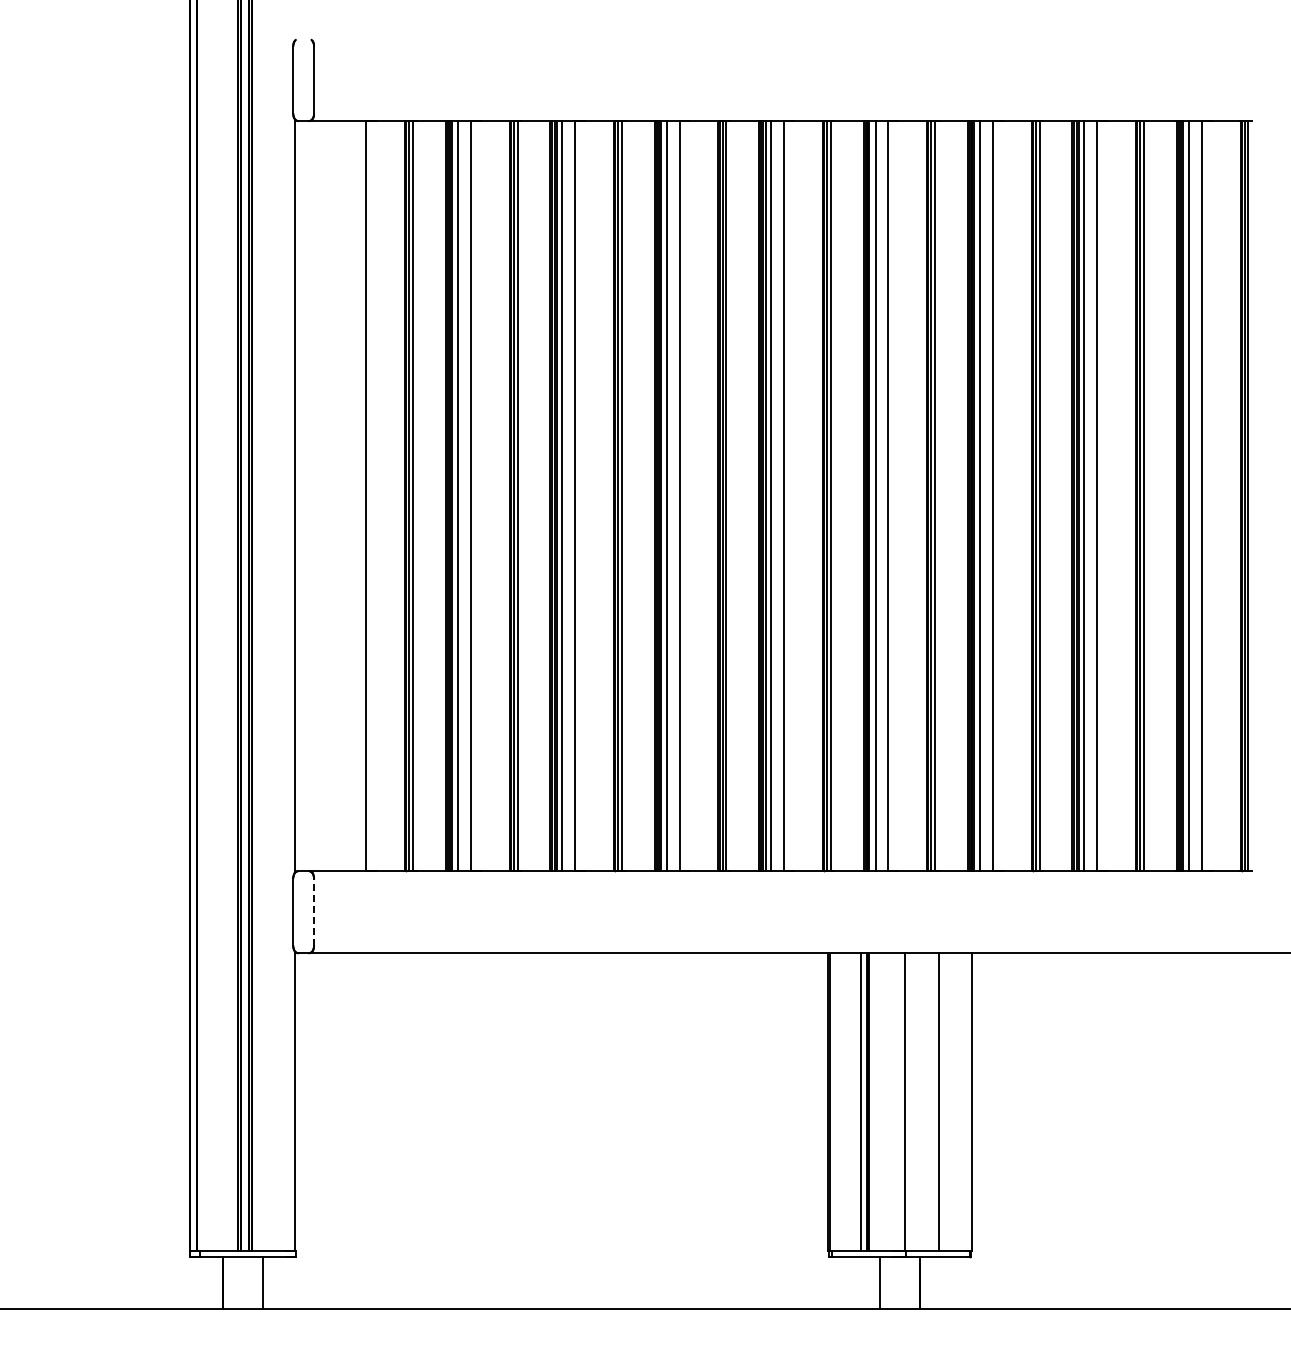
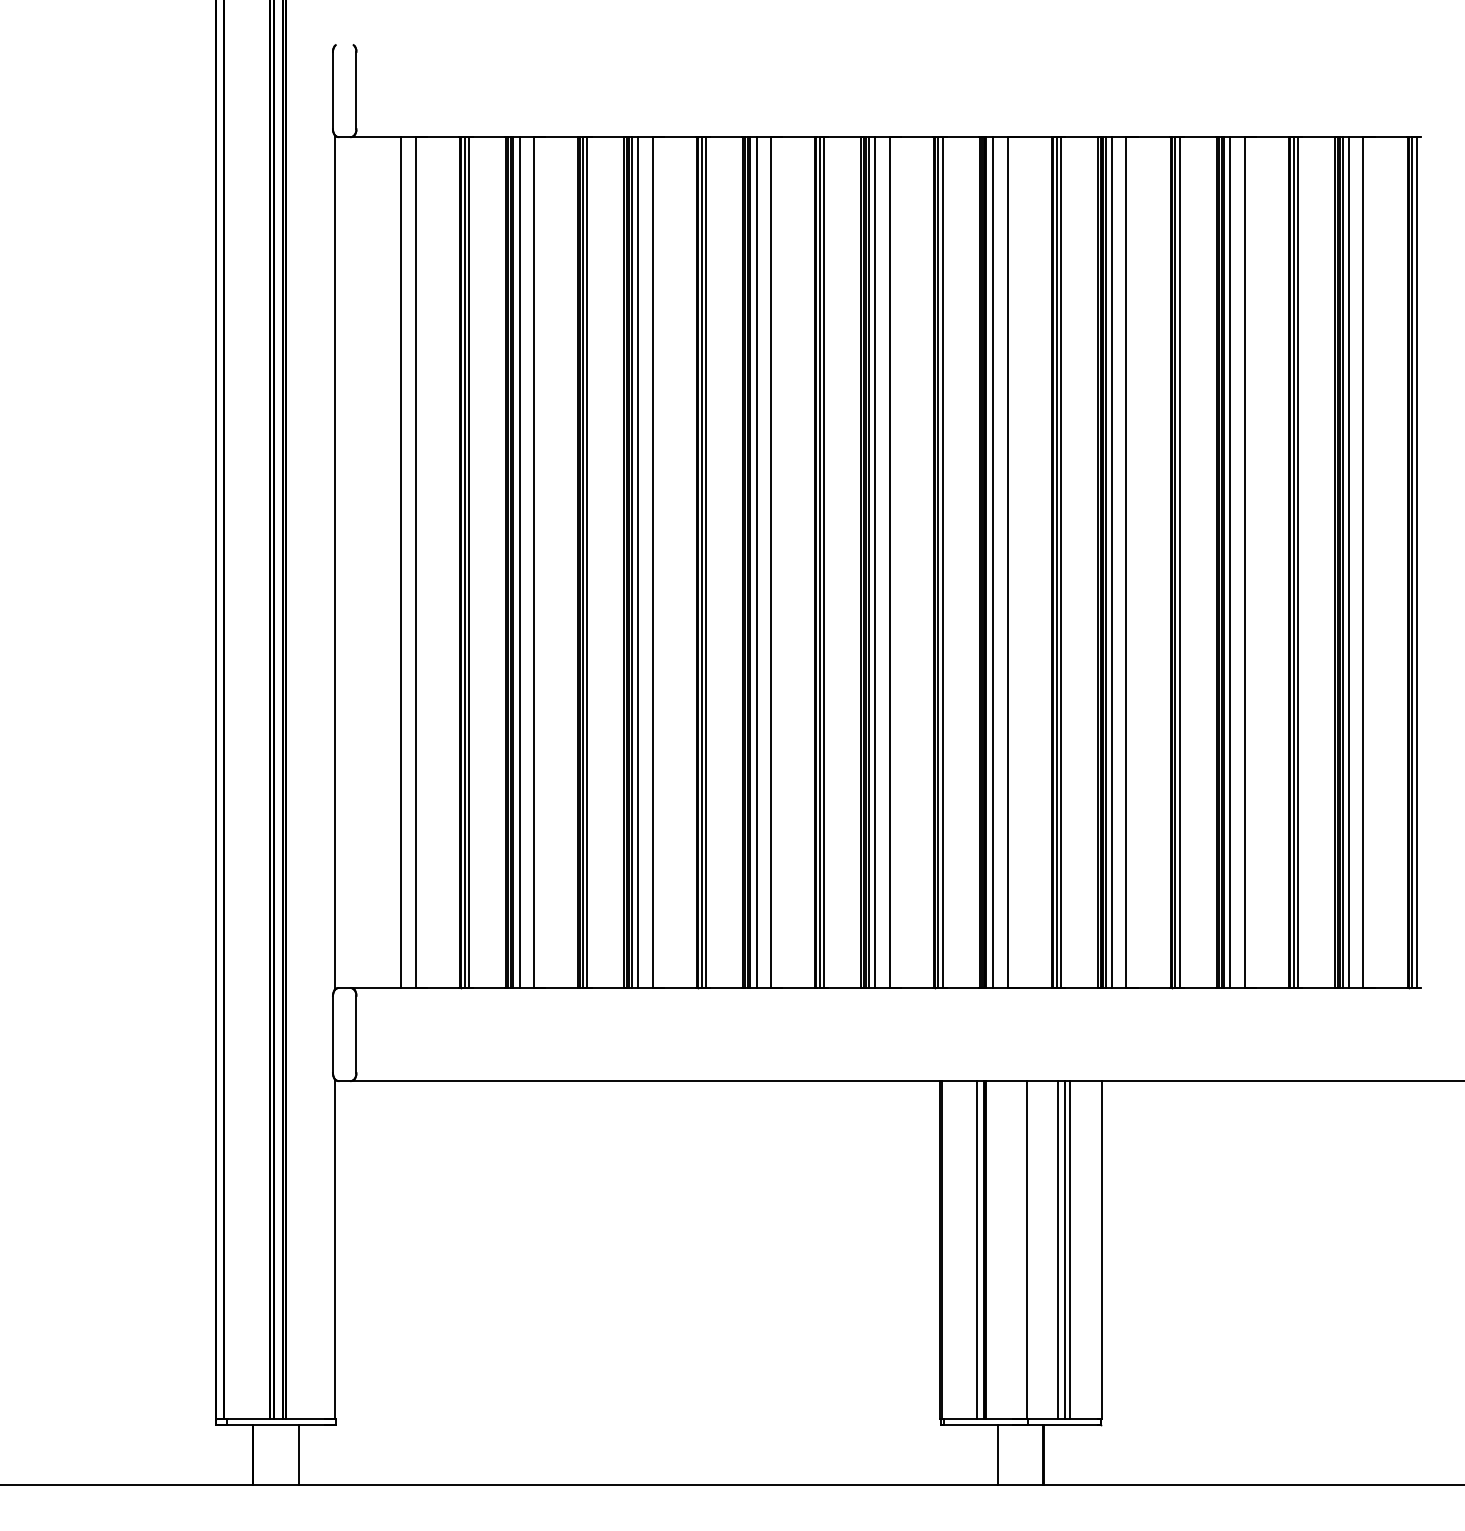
line: (353, 496) -> (401, 563), added
line: (314, 912) -> (357, 1034), dashed -> solid
line: (932, 1101) -> (1058, 1249), added
line: (943, 1101) -> (1070, 1249), added

